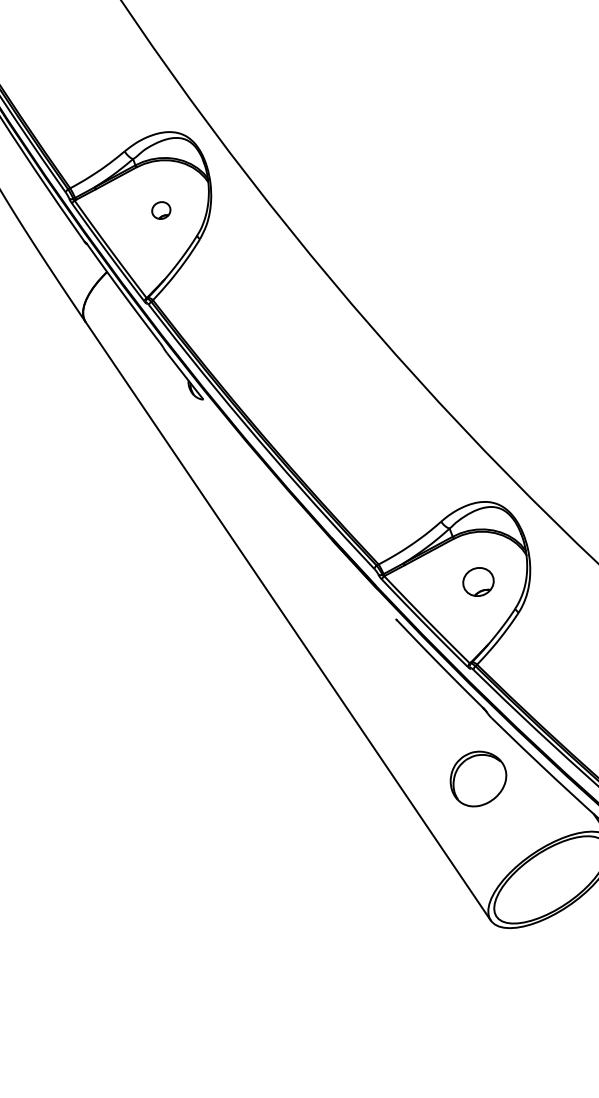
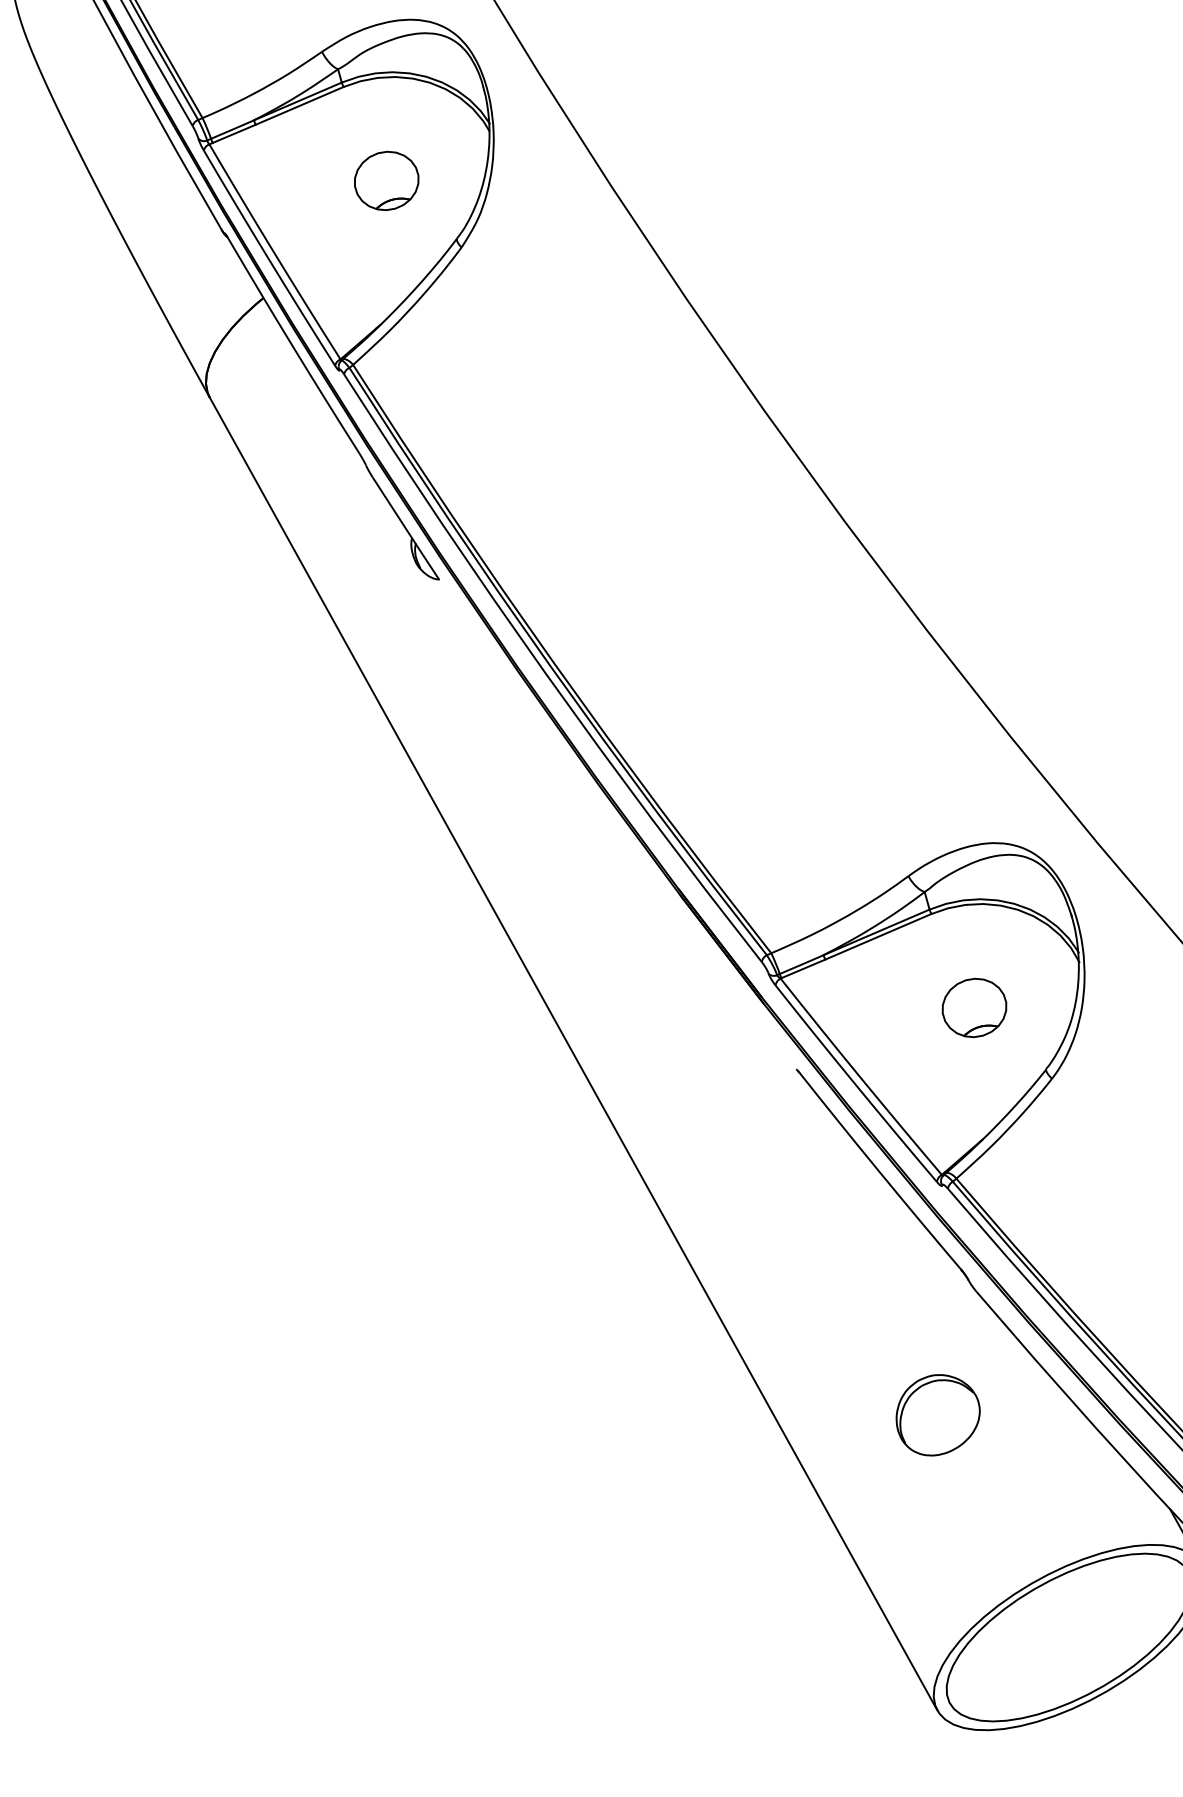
part: (161, 210) -> (387, 180), size x1.67
part: (478, 778) -> (938, 1414), size x0.71

